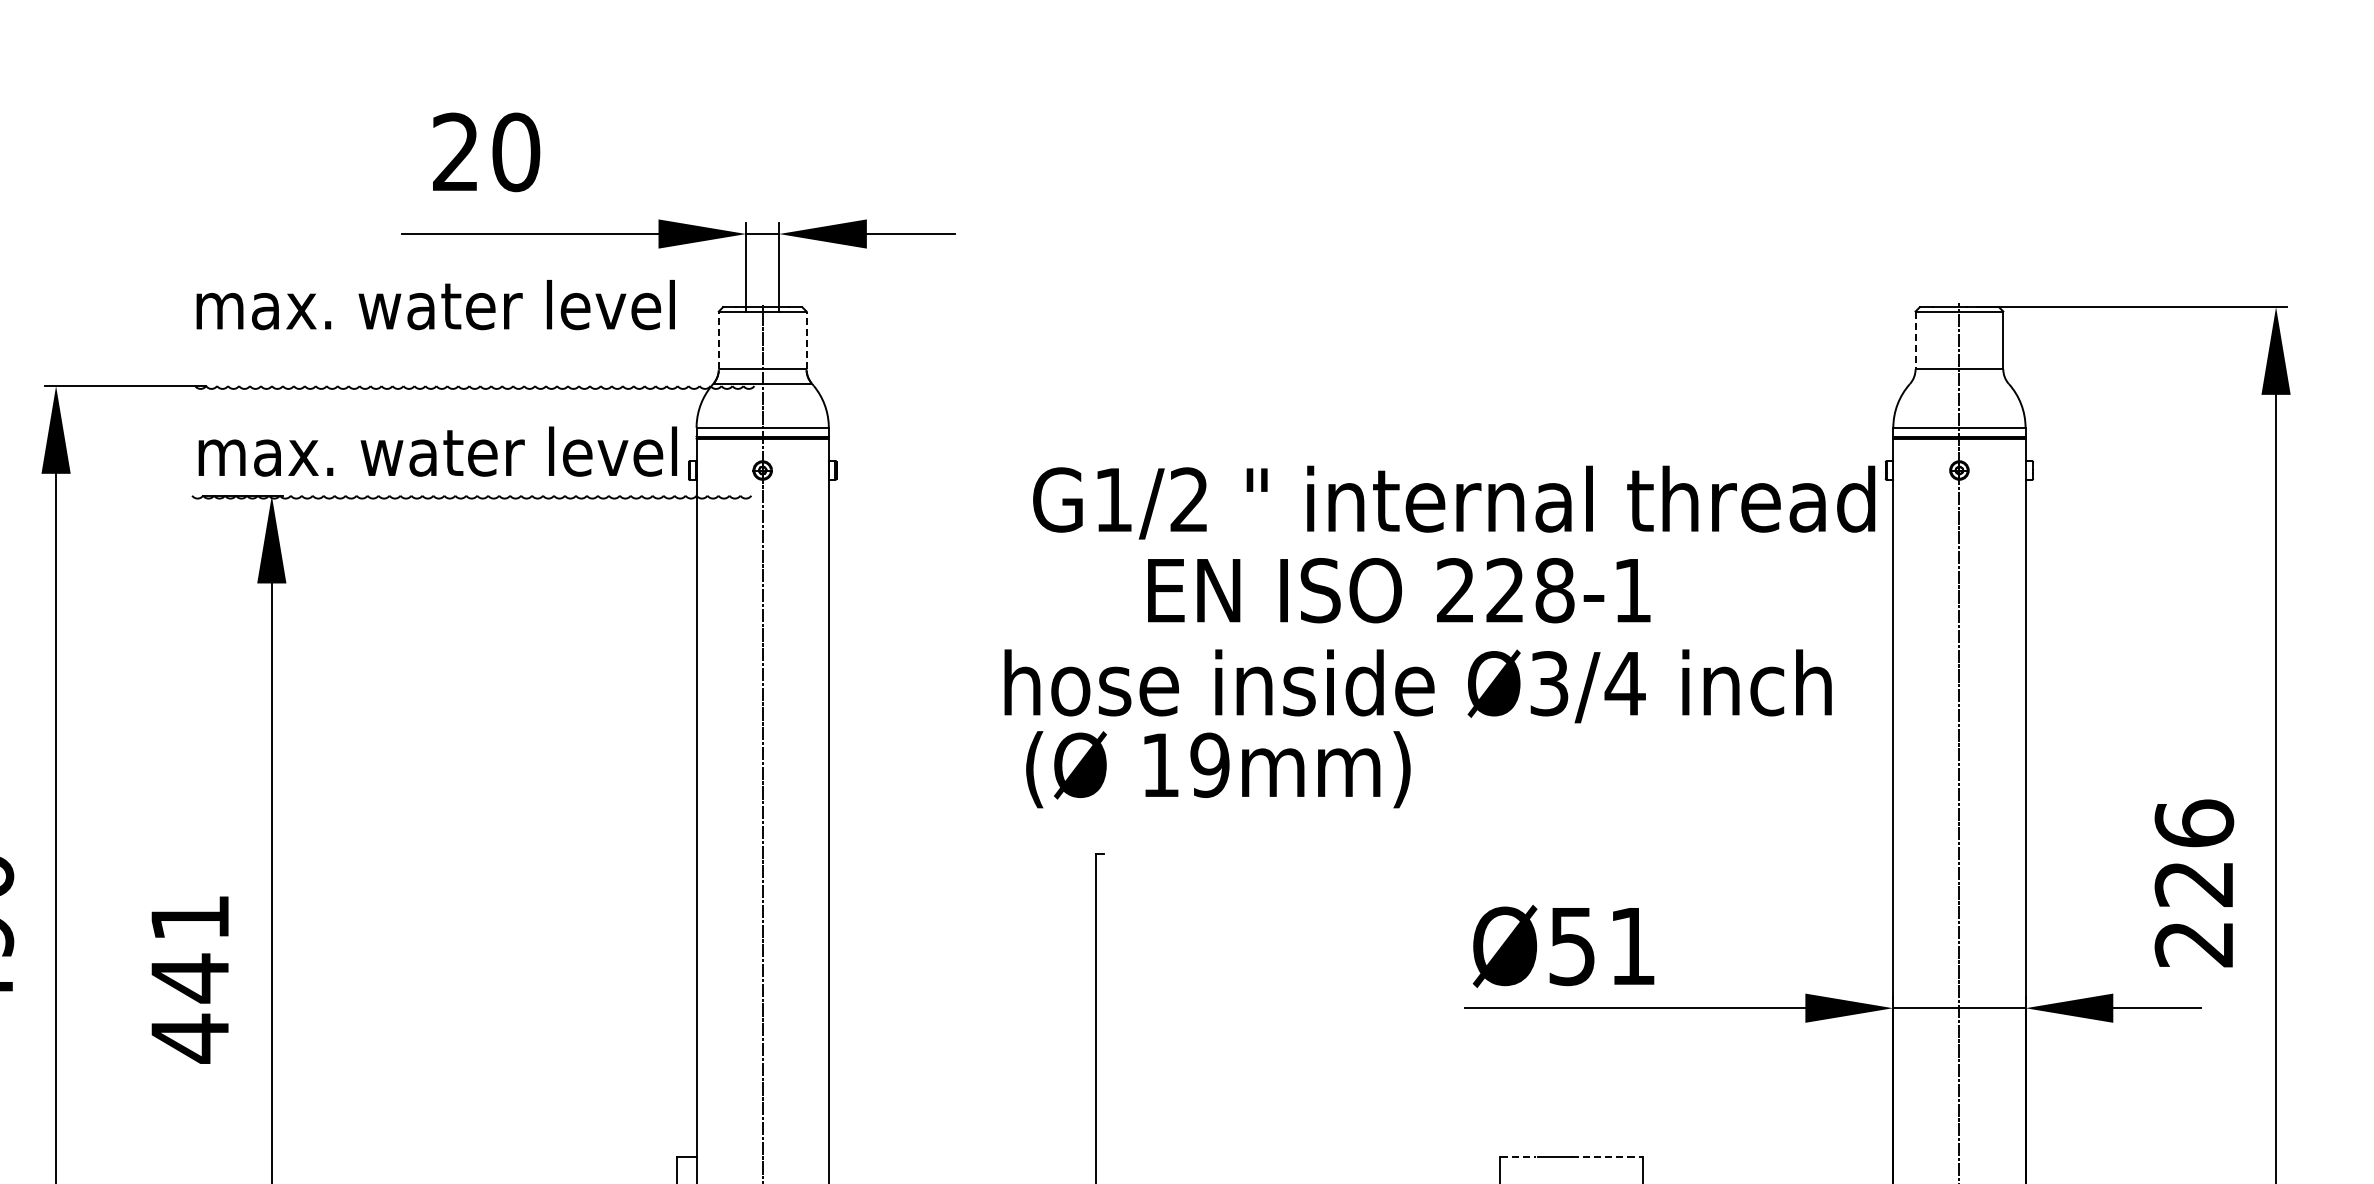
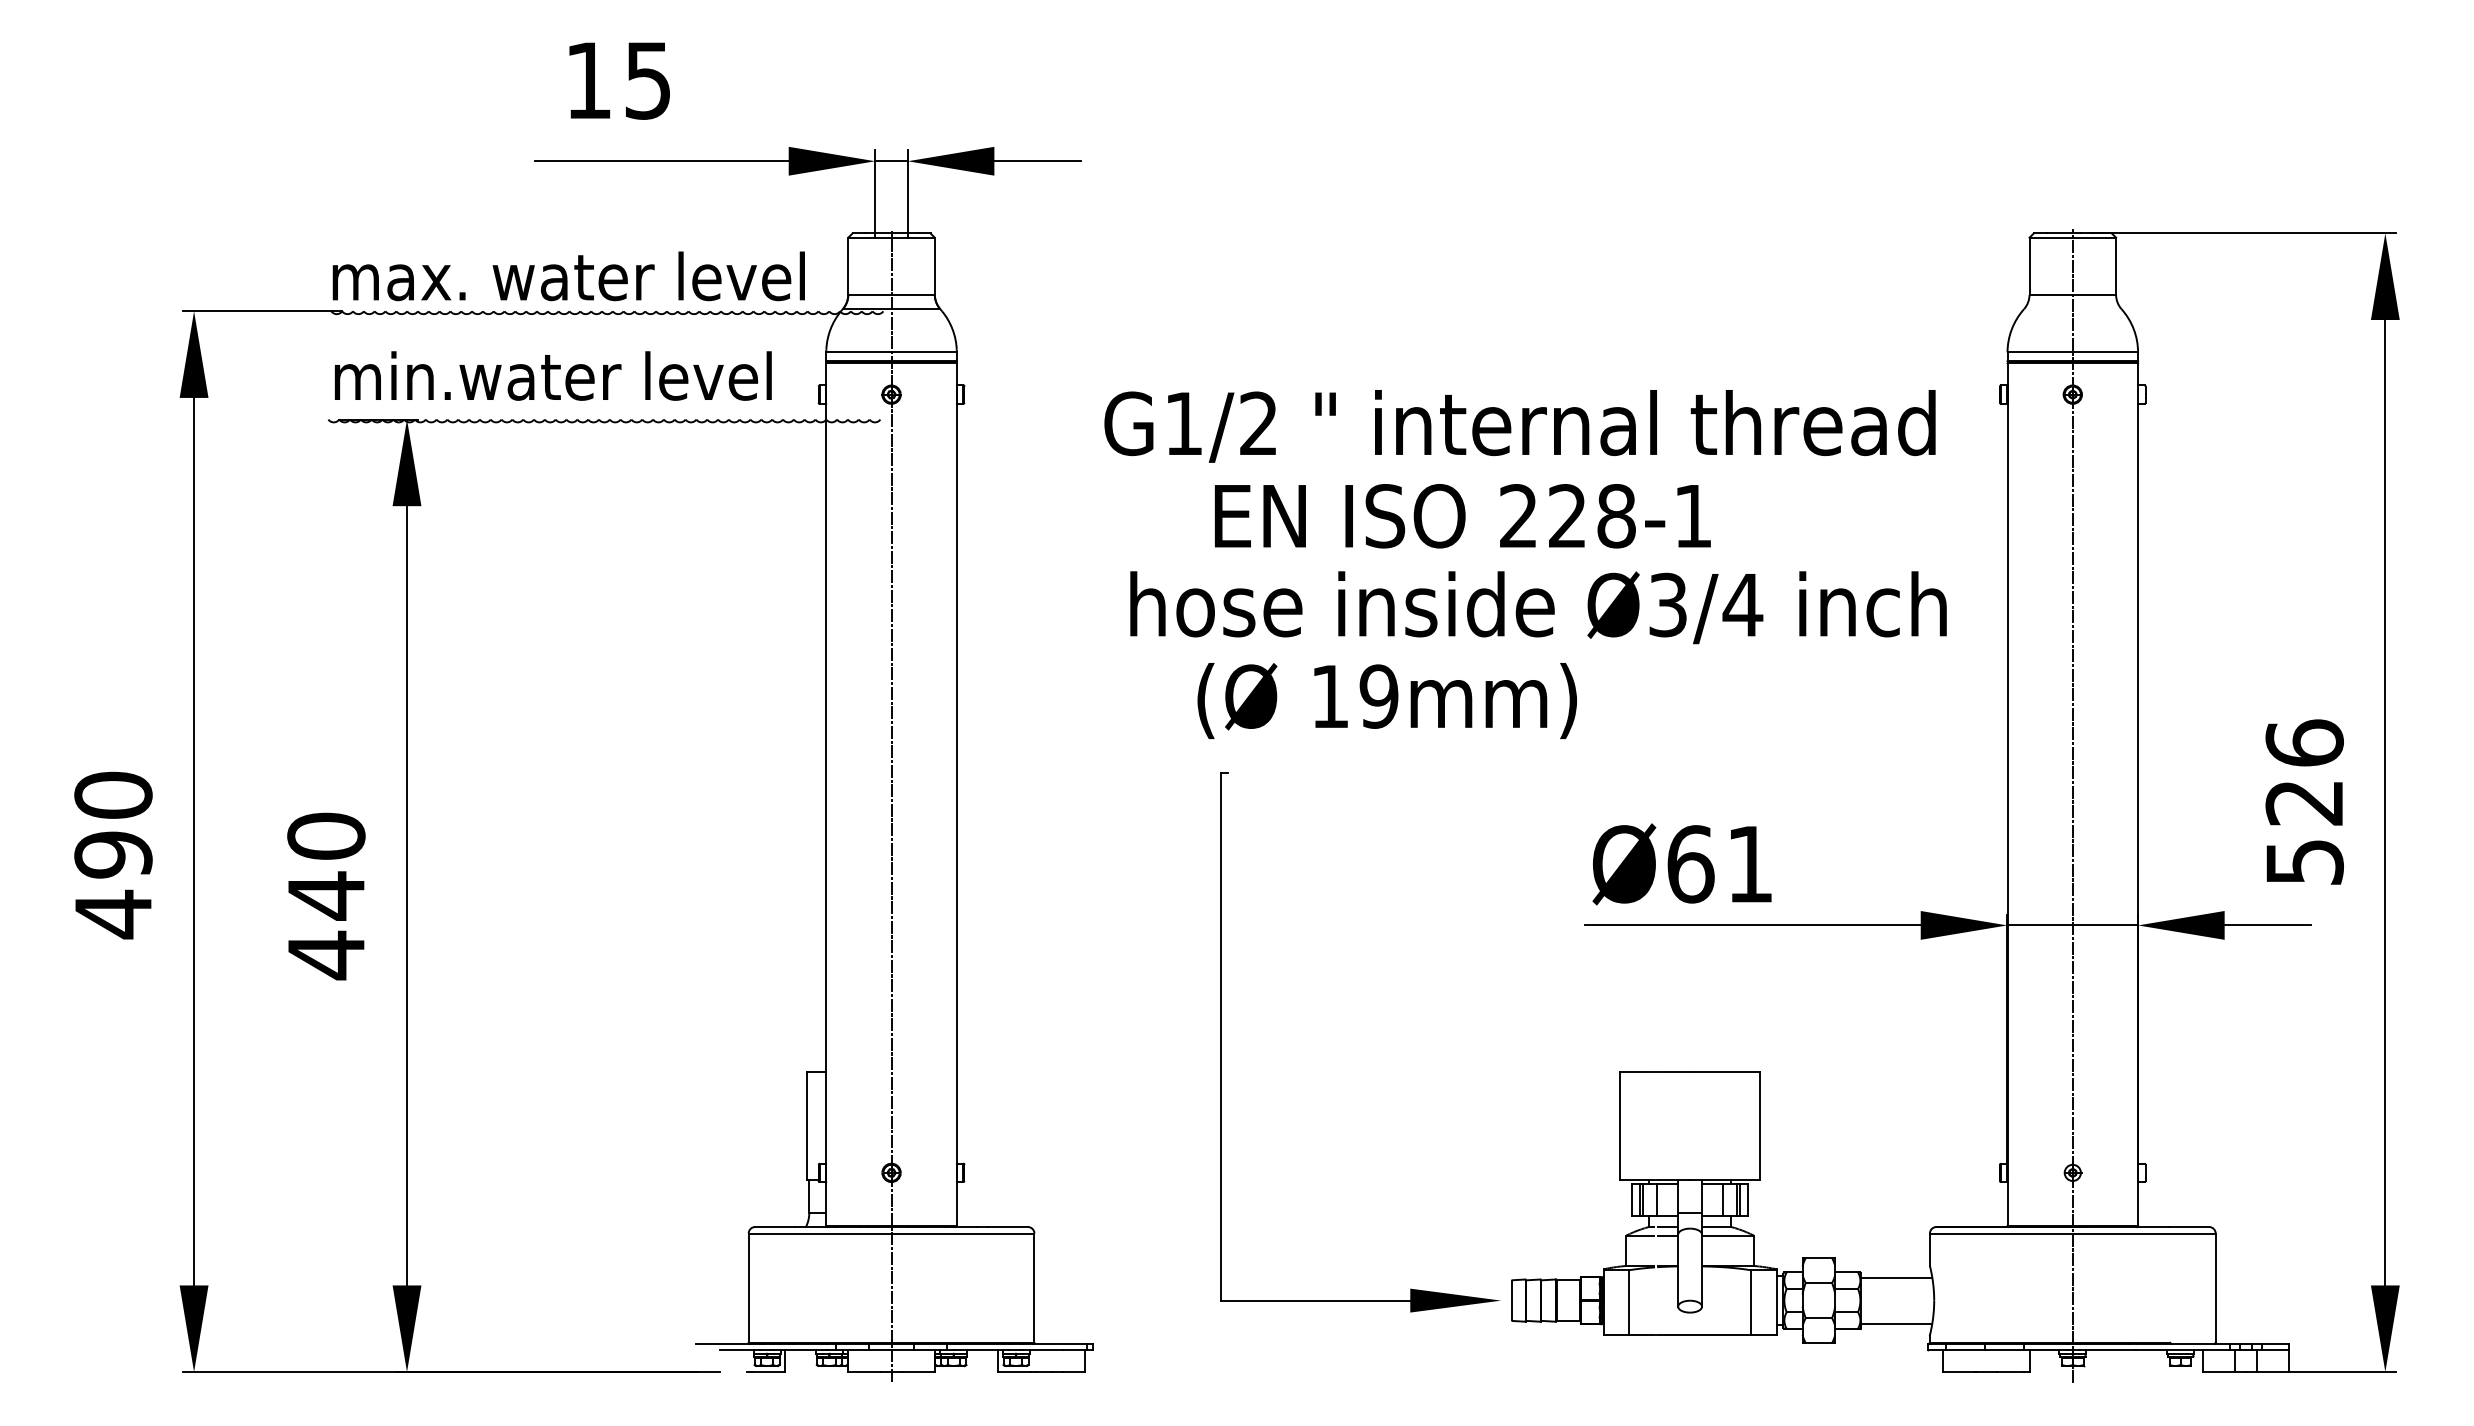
text: (486, 152) -> (618, 80), 20 -> 15
text: (435, 305) -> (568, 276), moved
line: (719, 340) -> (848, 266), dashed -> solid
line: (806, 340) -> (934, 266), dashed -> solid
line: (1915, 340) -> (2029, 266), dashed -> solid
text: (464, 451) -> (597, 375), max. water level -> min.water level
text: (1453, 502) -> (1519, 426), moved
text: (1398, 590) -> (1462, 516), moved
text: (1218, 769) -> (1387, 700), moved
text: (190, 917) -> (326, 835), 441 -> 440
text: (2194, 944) -> (2304, 862), 226 -> 526
text: (1572, 946) -> (1690, 864), Ø51 -> Ø61
line: (1518, 1157) -> (1637, 1072), dashed -> solid
line: (1607, 1157) -> (1725, 1072), dashed -> solid

